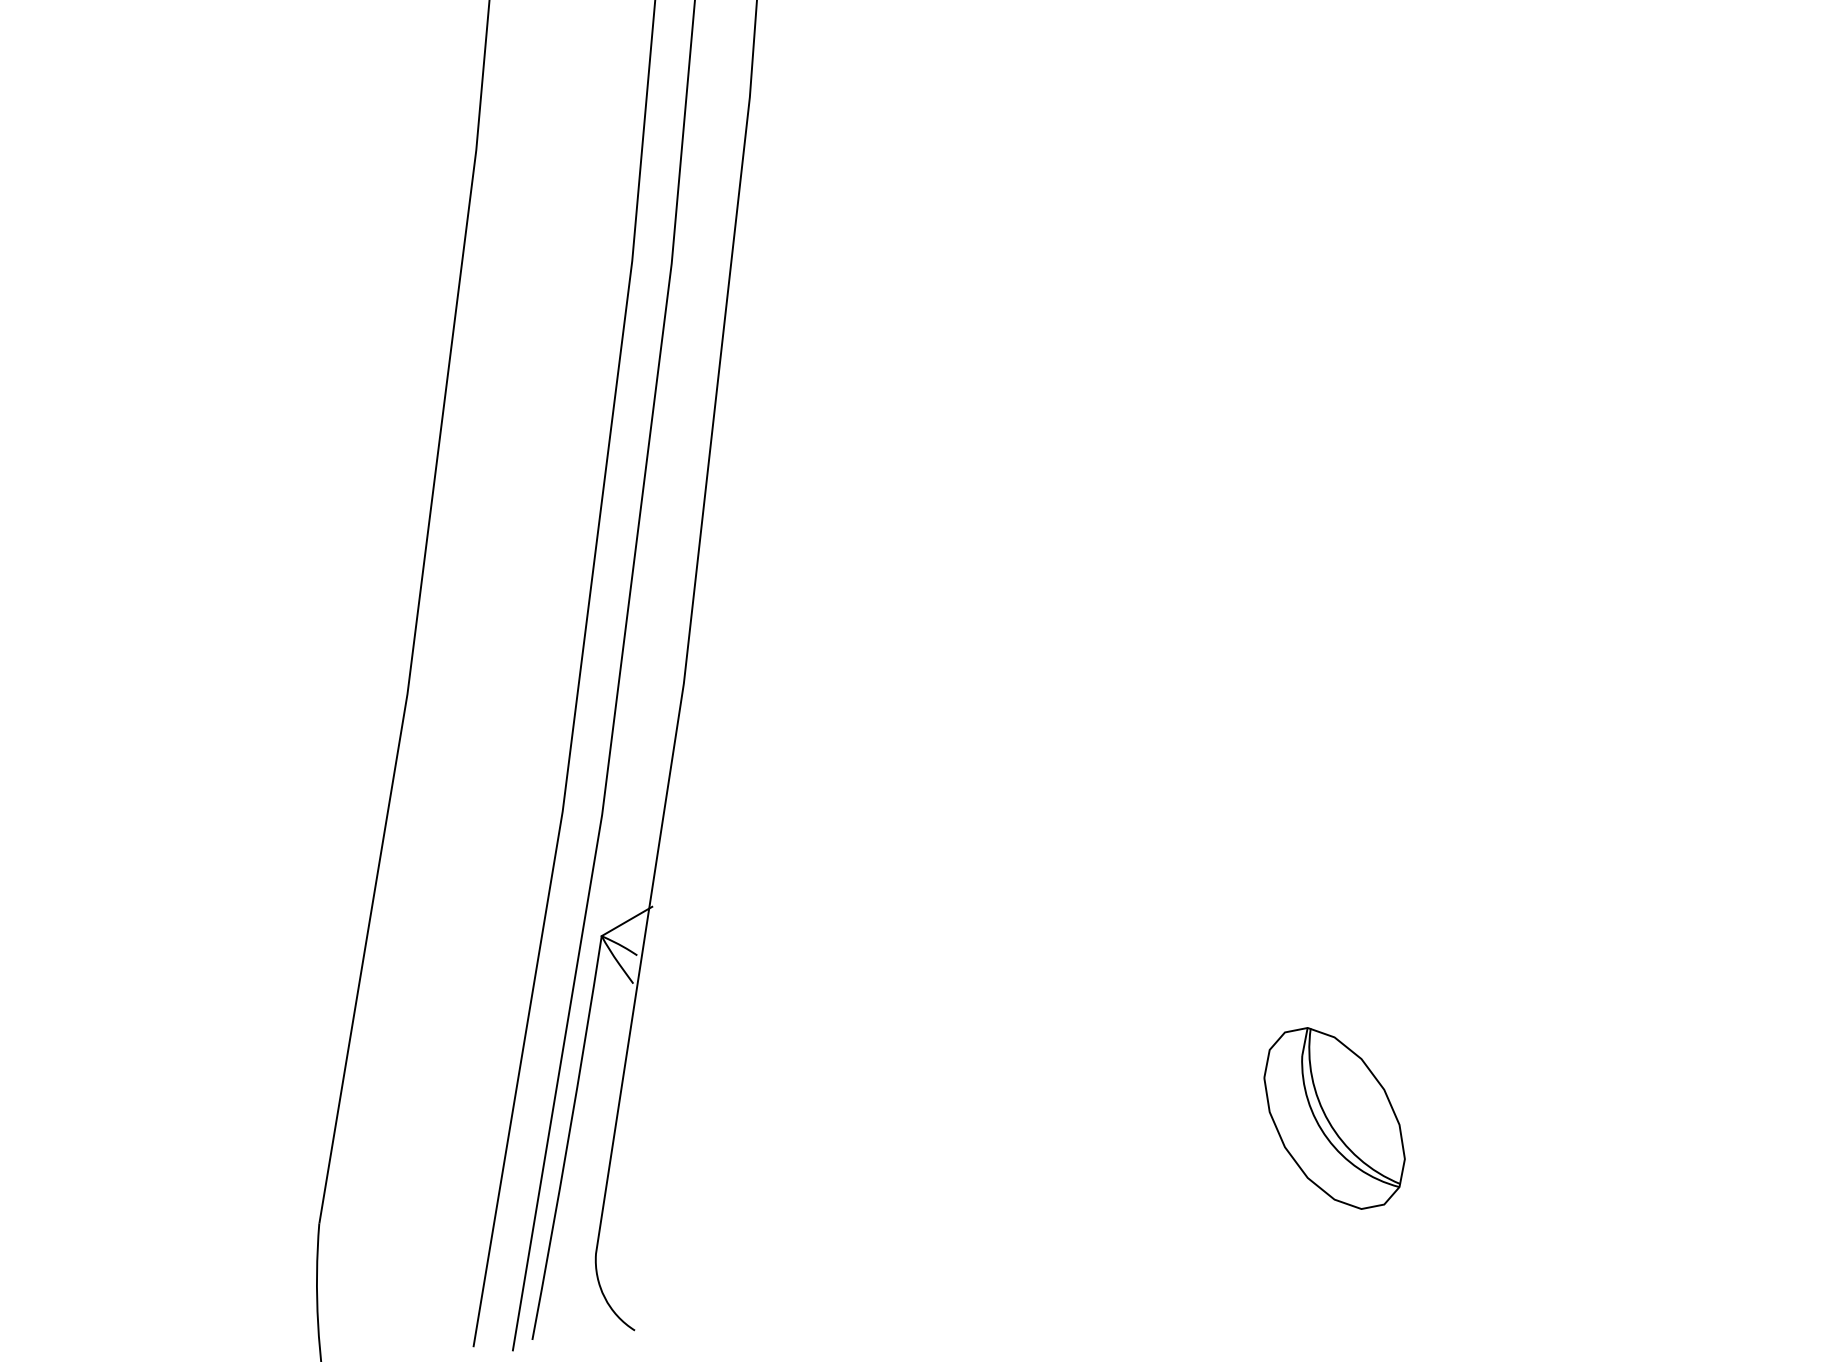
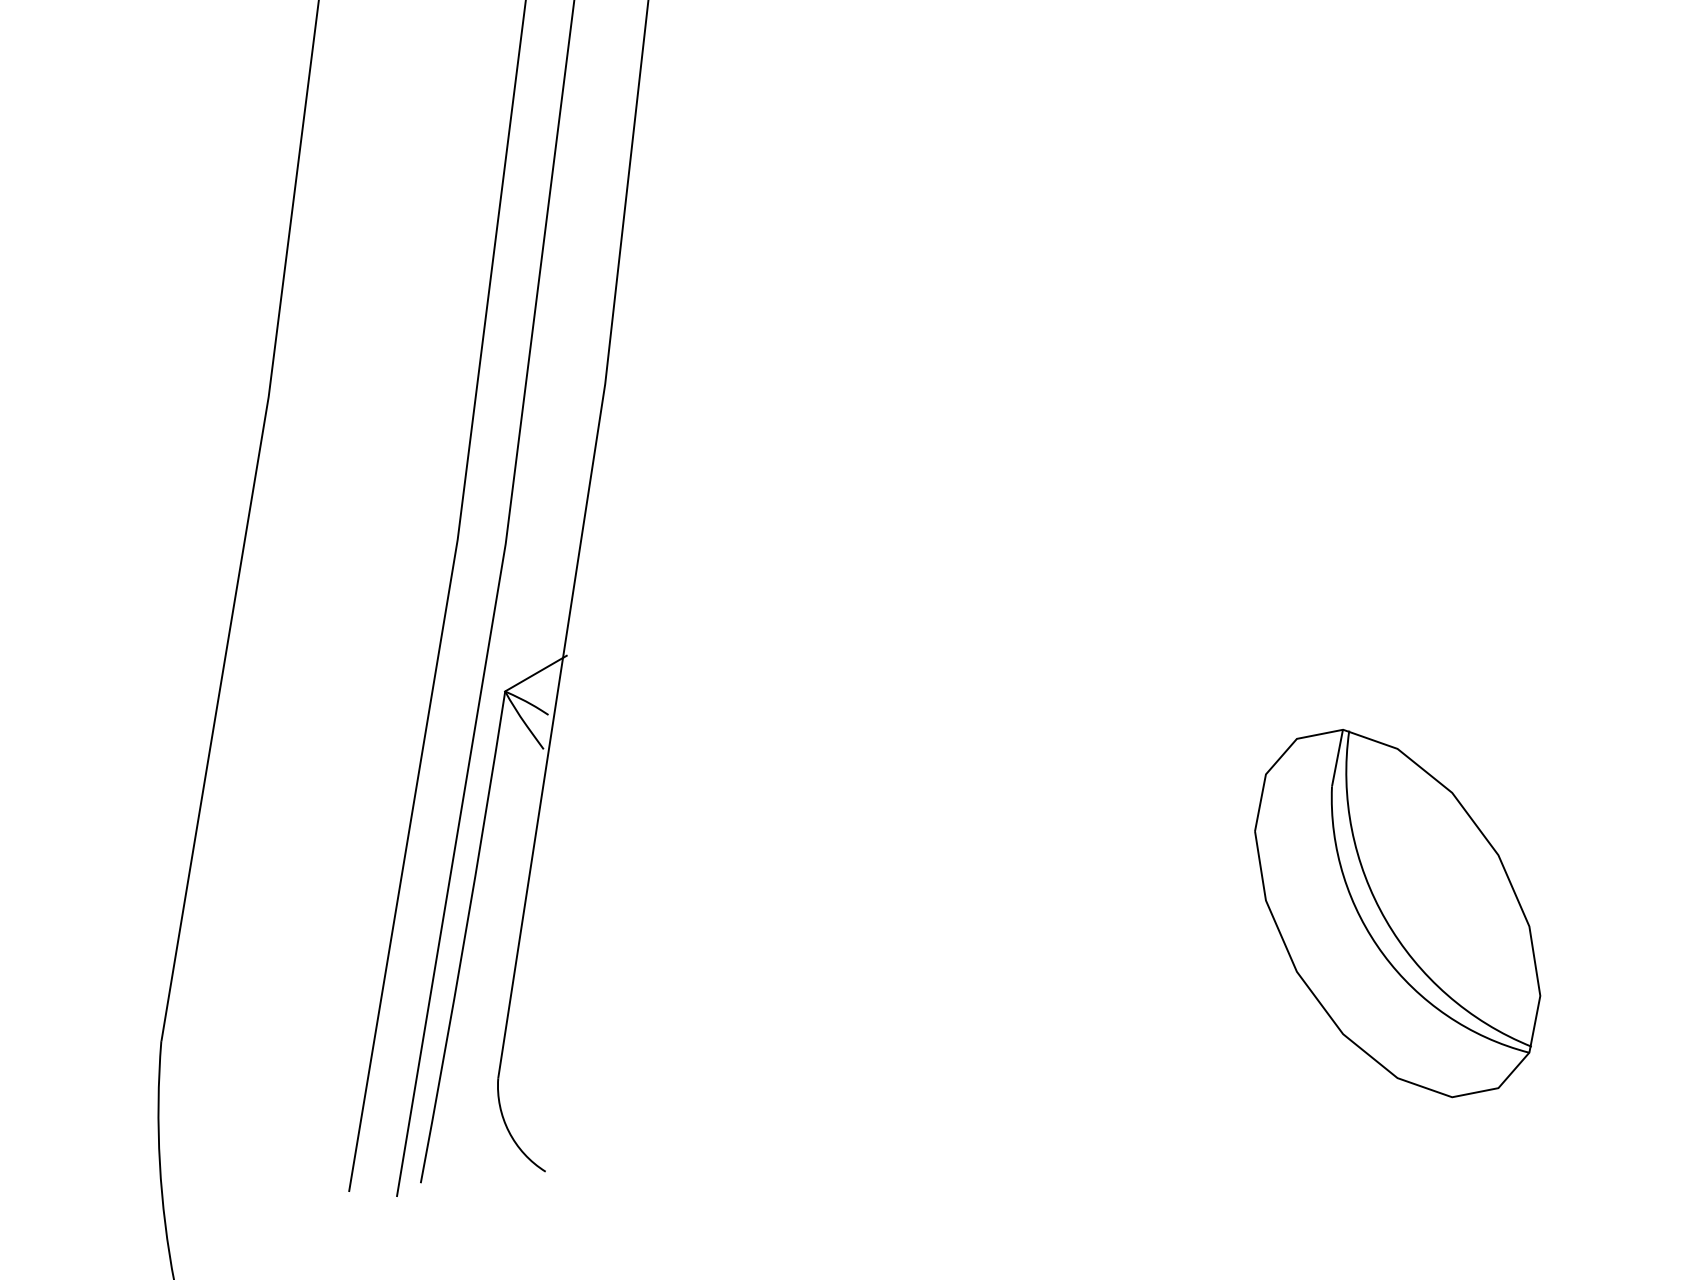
part: (1334, 1118) -> (1397, 913), size x1.67

